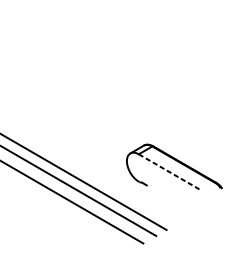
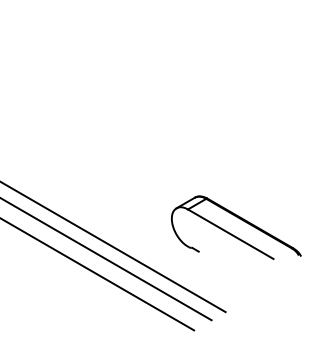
line: (170, 172) -> (231, 234), dashed -> solid

